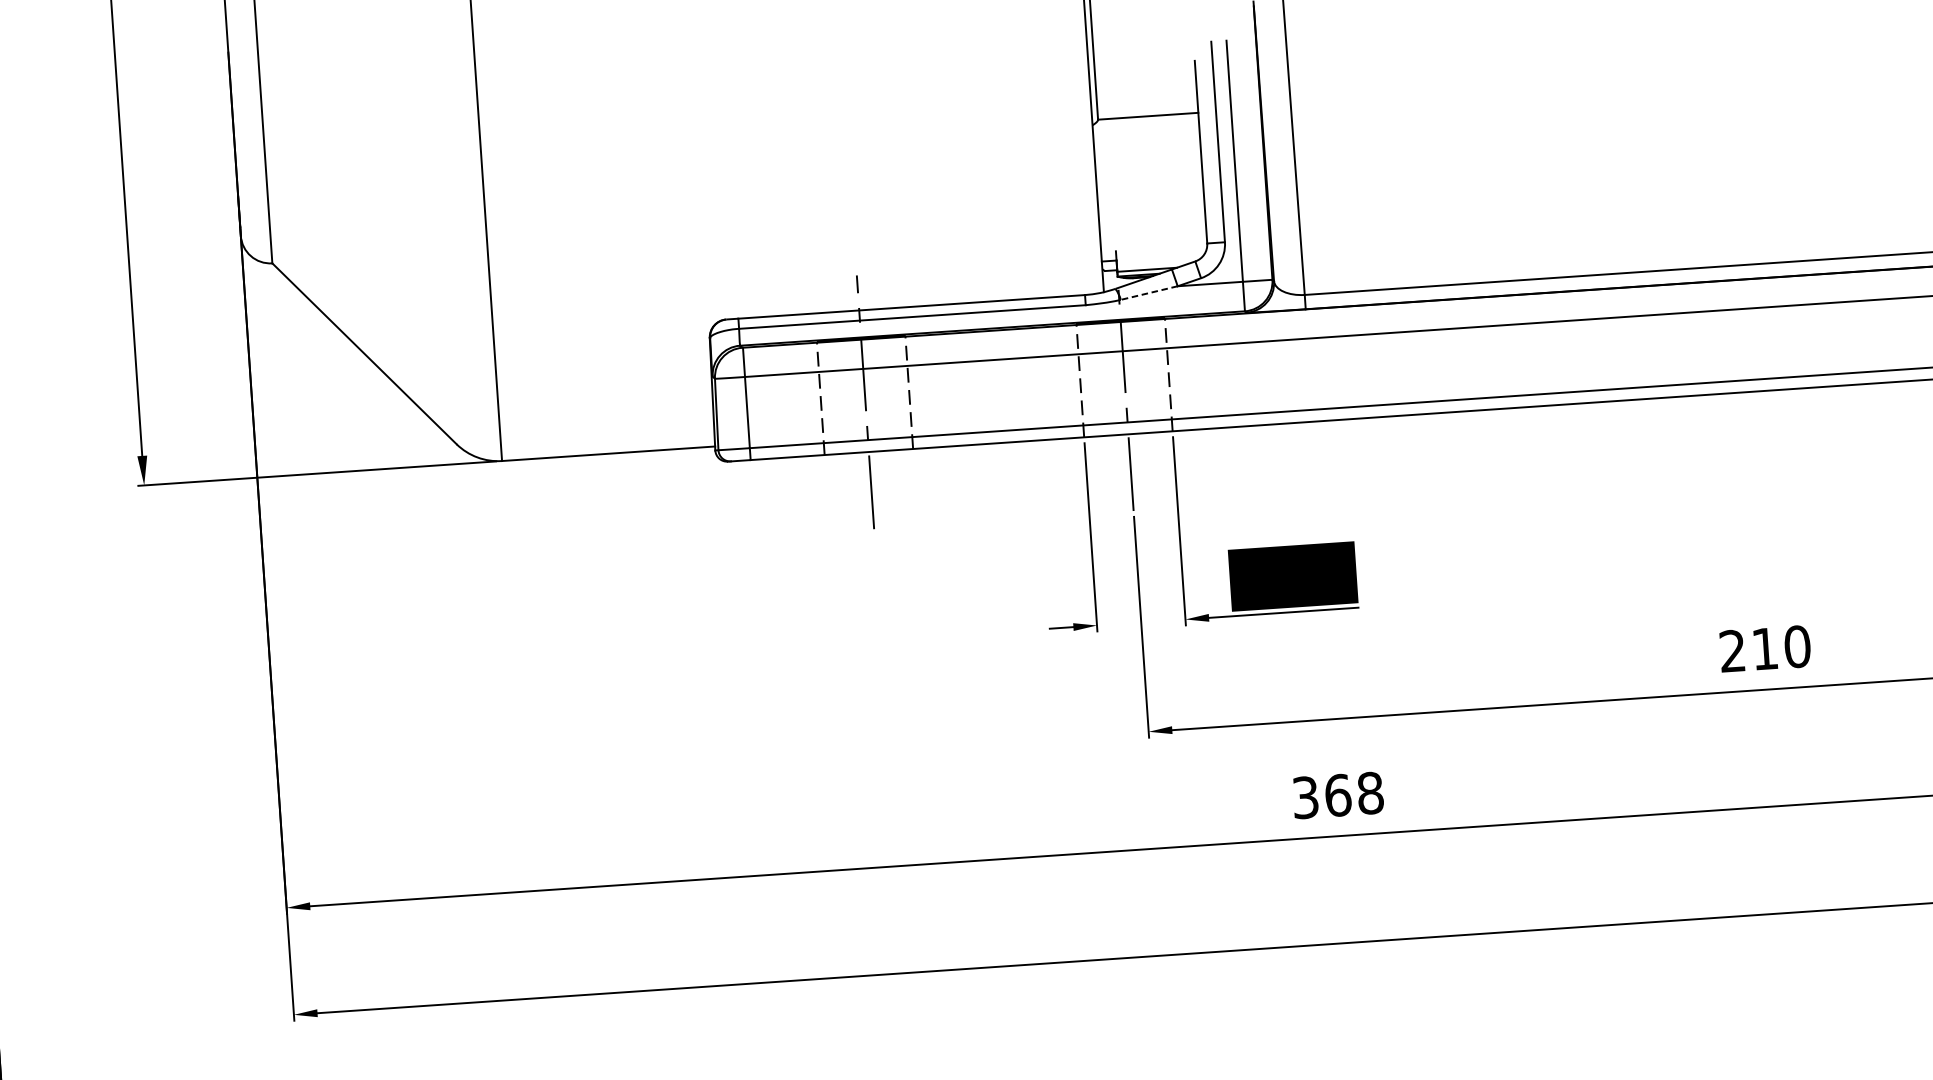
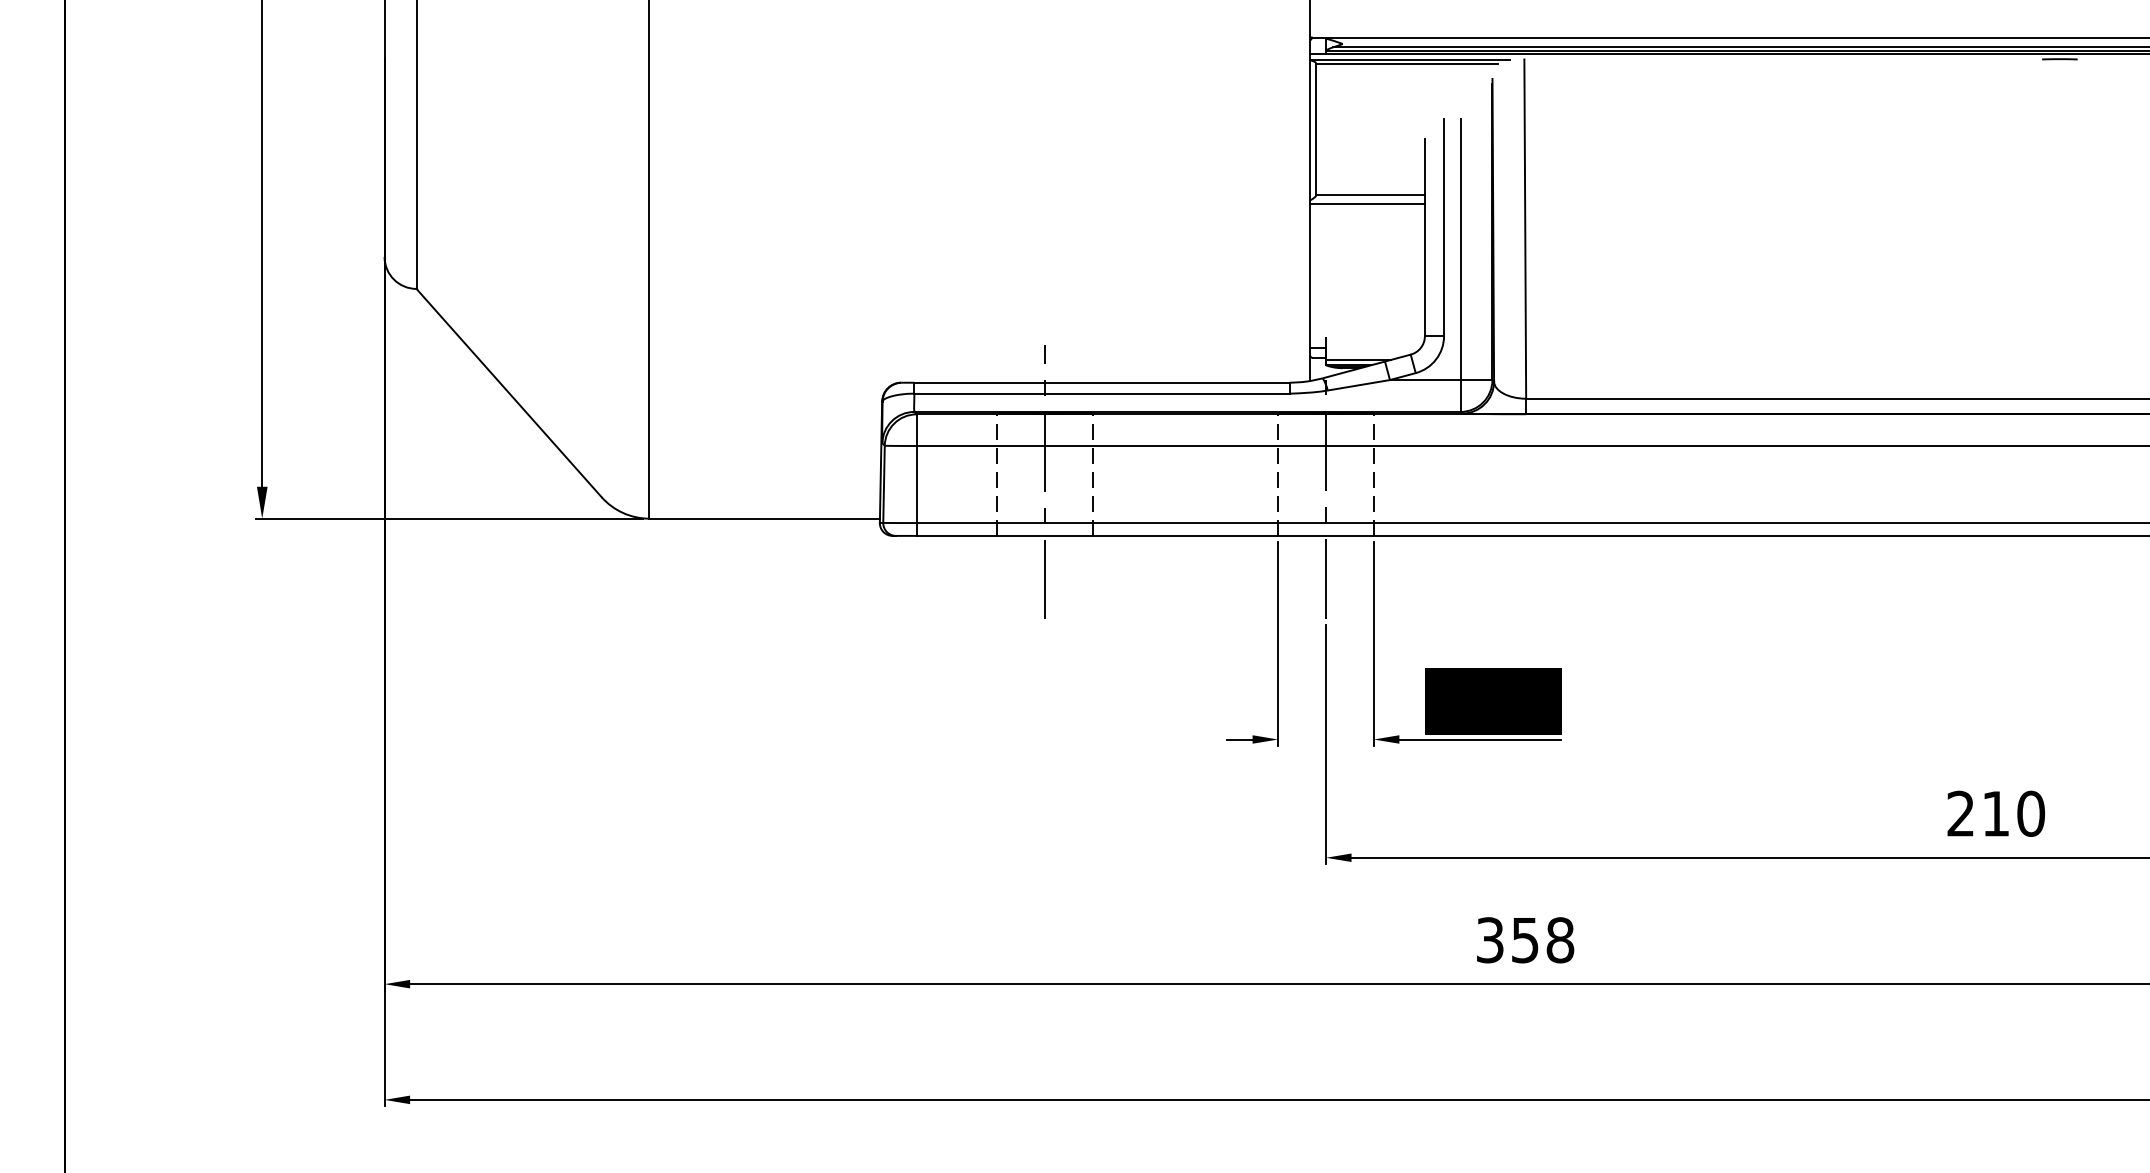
line: (1145, 125) -> (1367, 204), added
line: (1148, 293) -> (1358, 385), dashed -> solid
text: (1338, 795) -> (1525, 940), 368 -> 358

